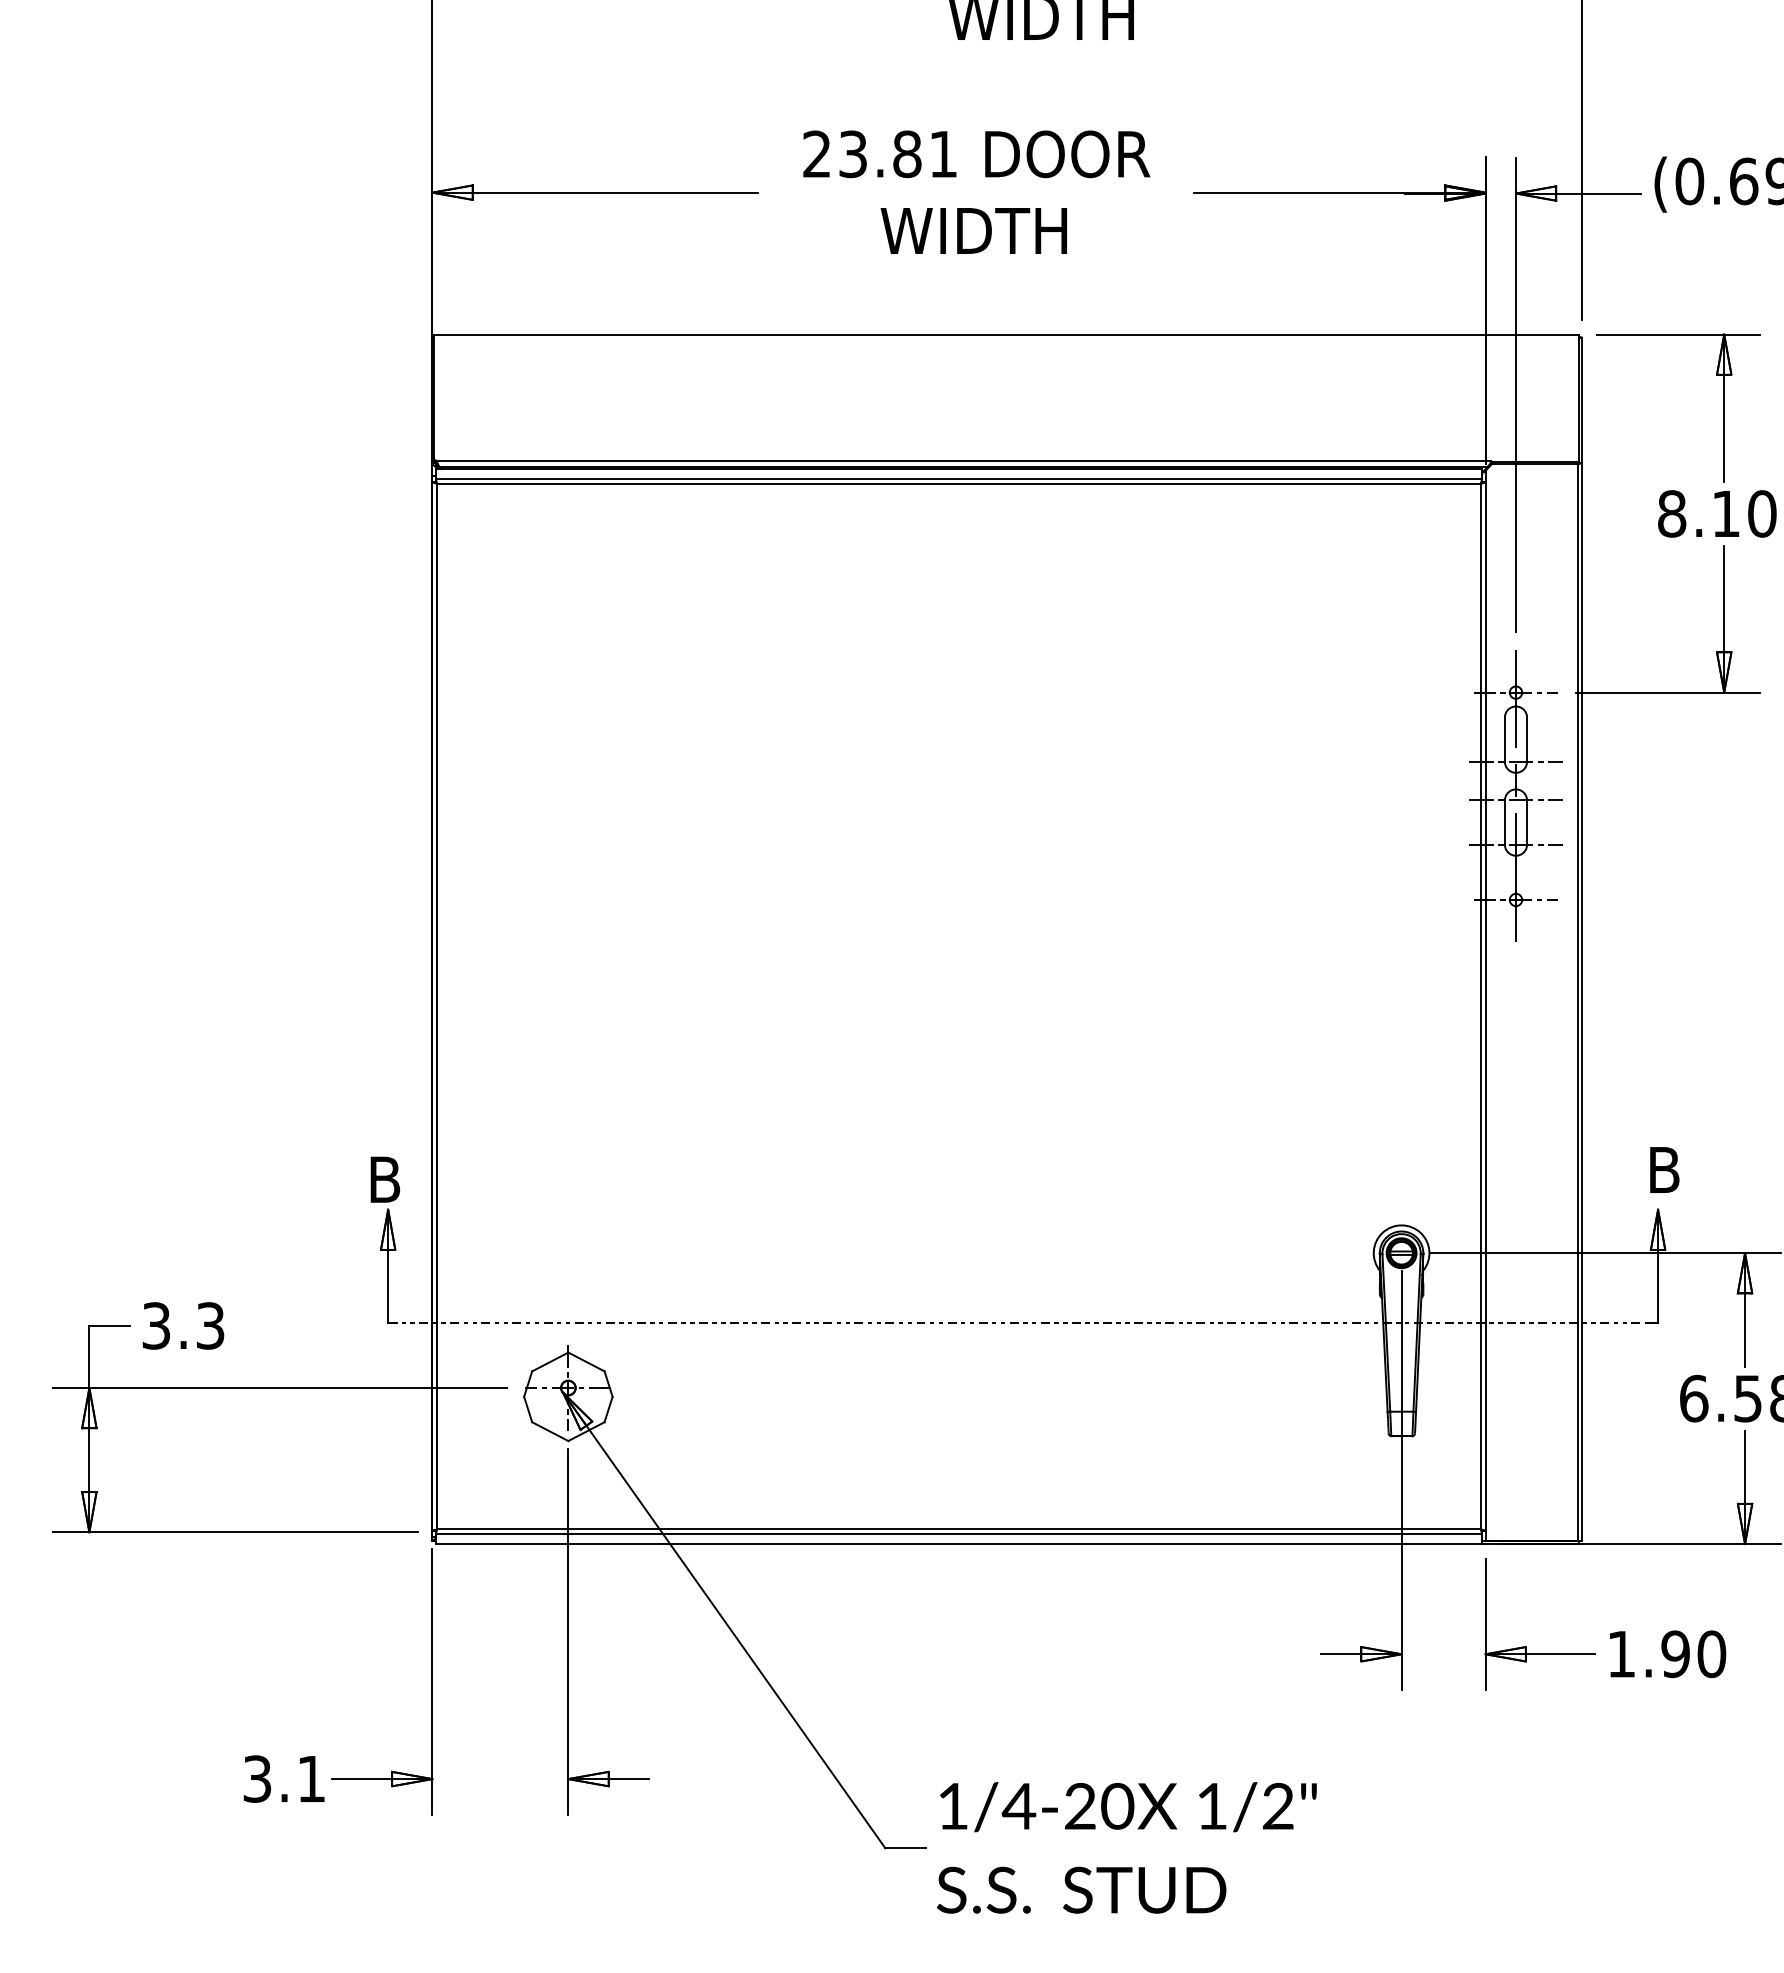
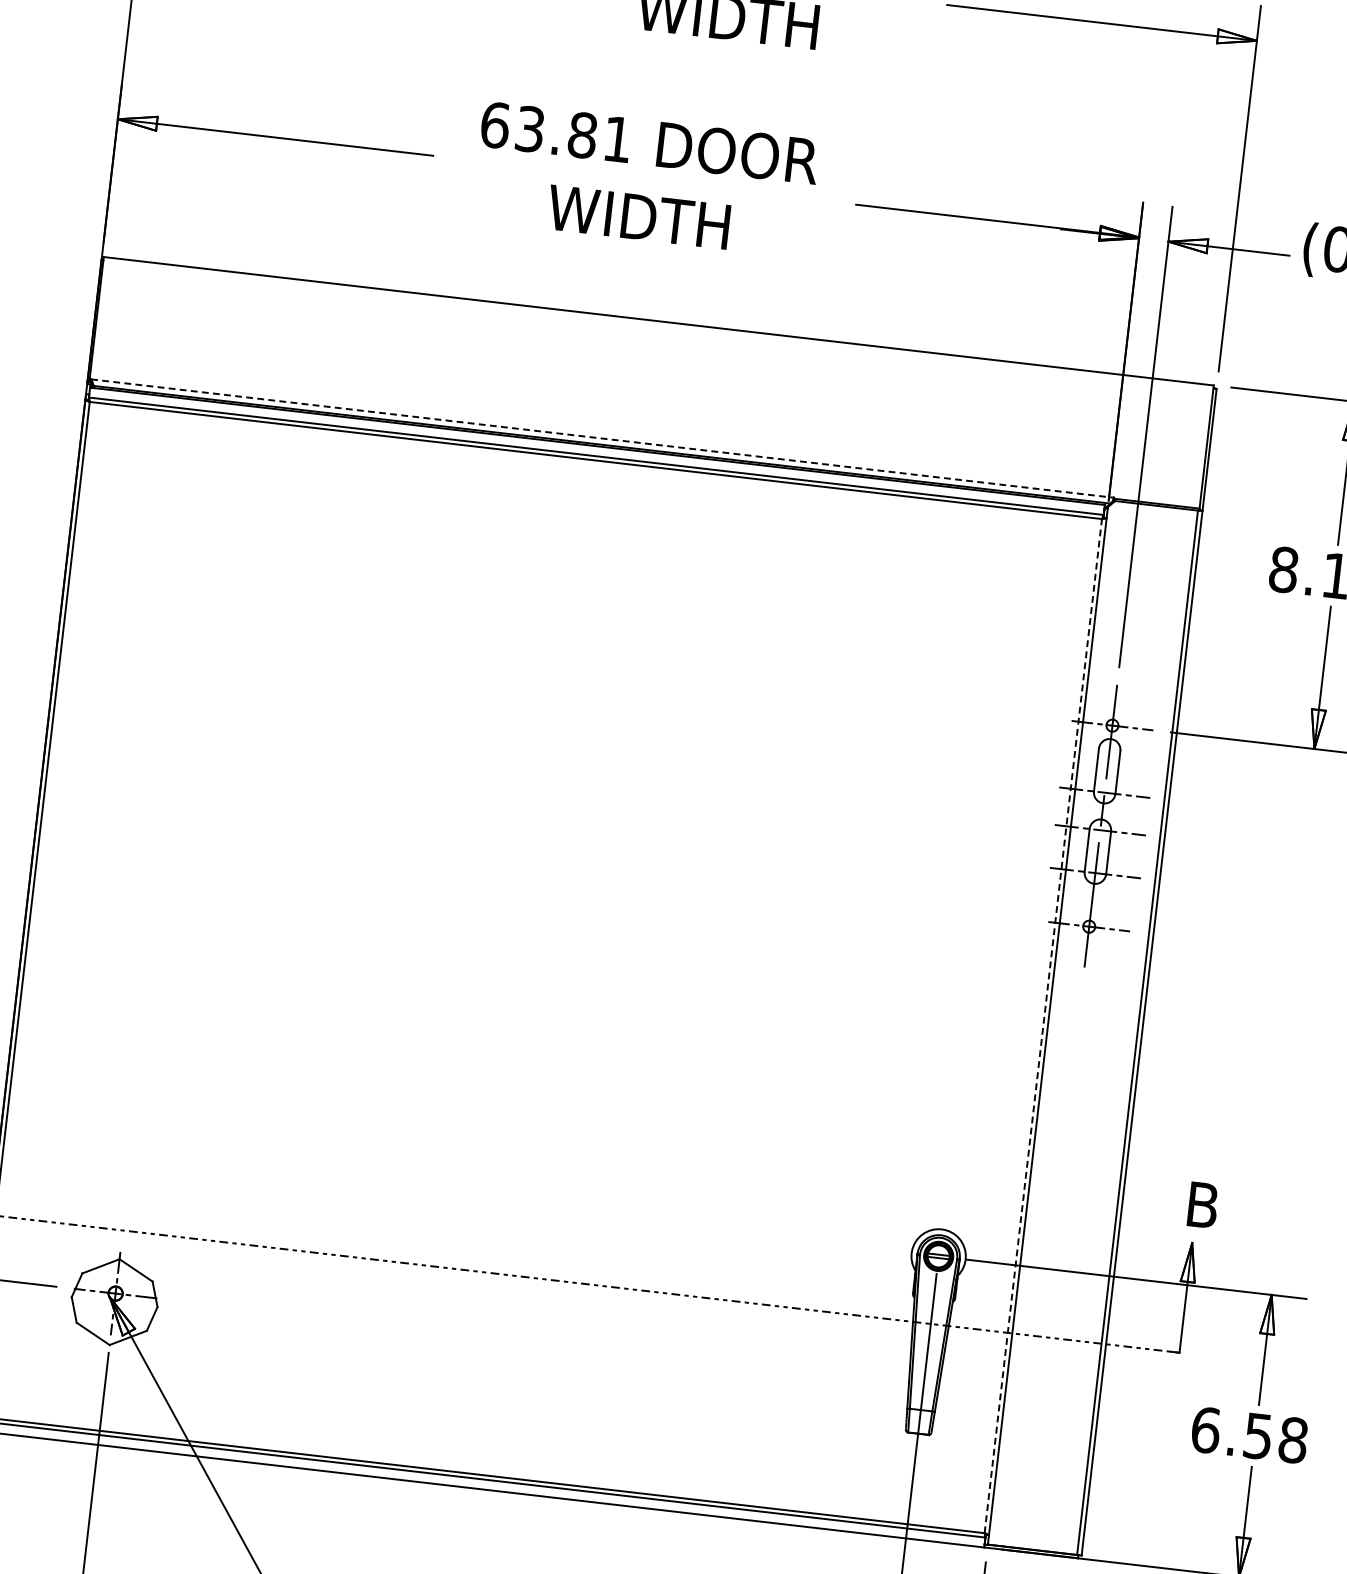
text: (817, 154) -> (495, 125), 23.81 -> 63.81
line: (963, 460) -> (602, 438), solid -> dashed
line: (1480, 1006) -> (1042, 1026), solid -> dashed

